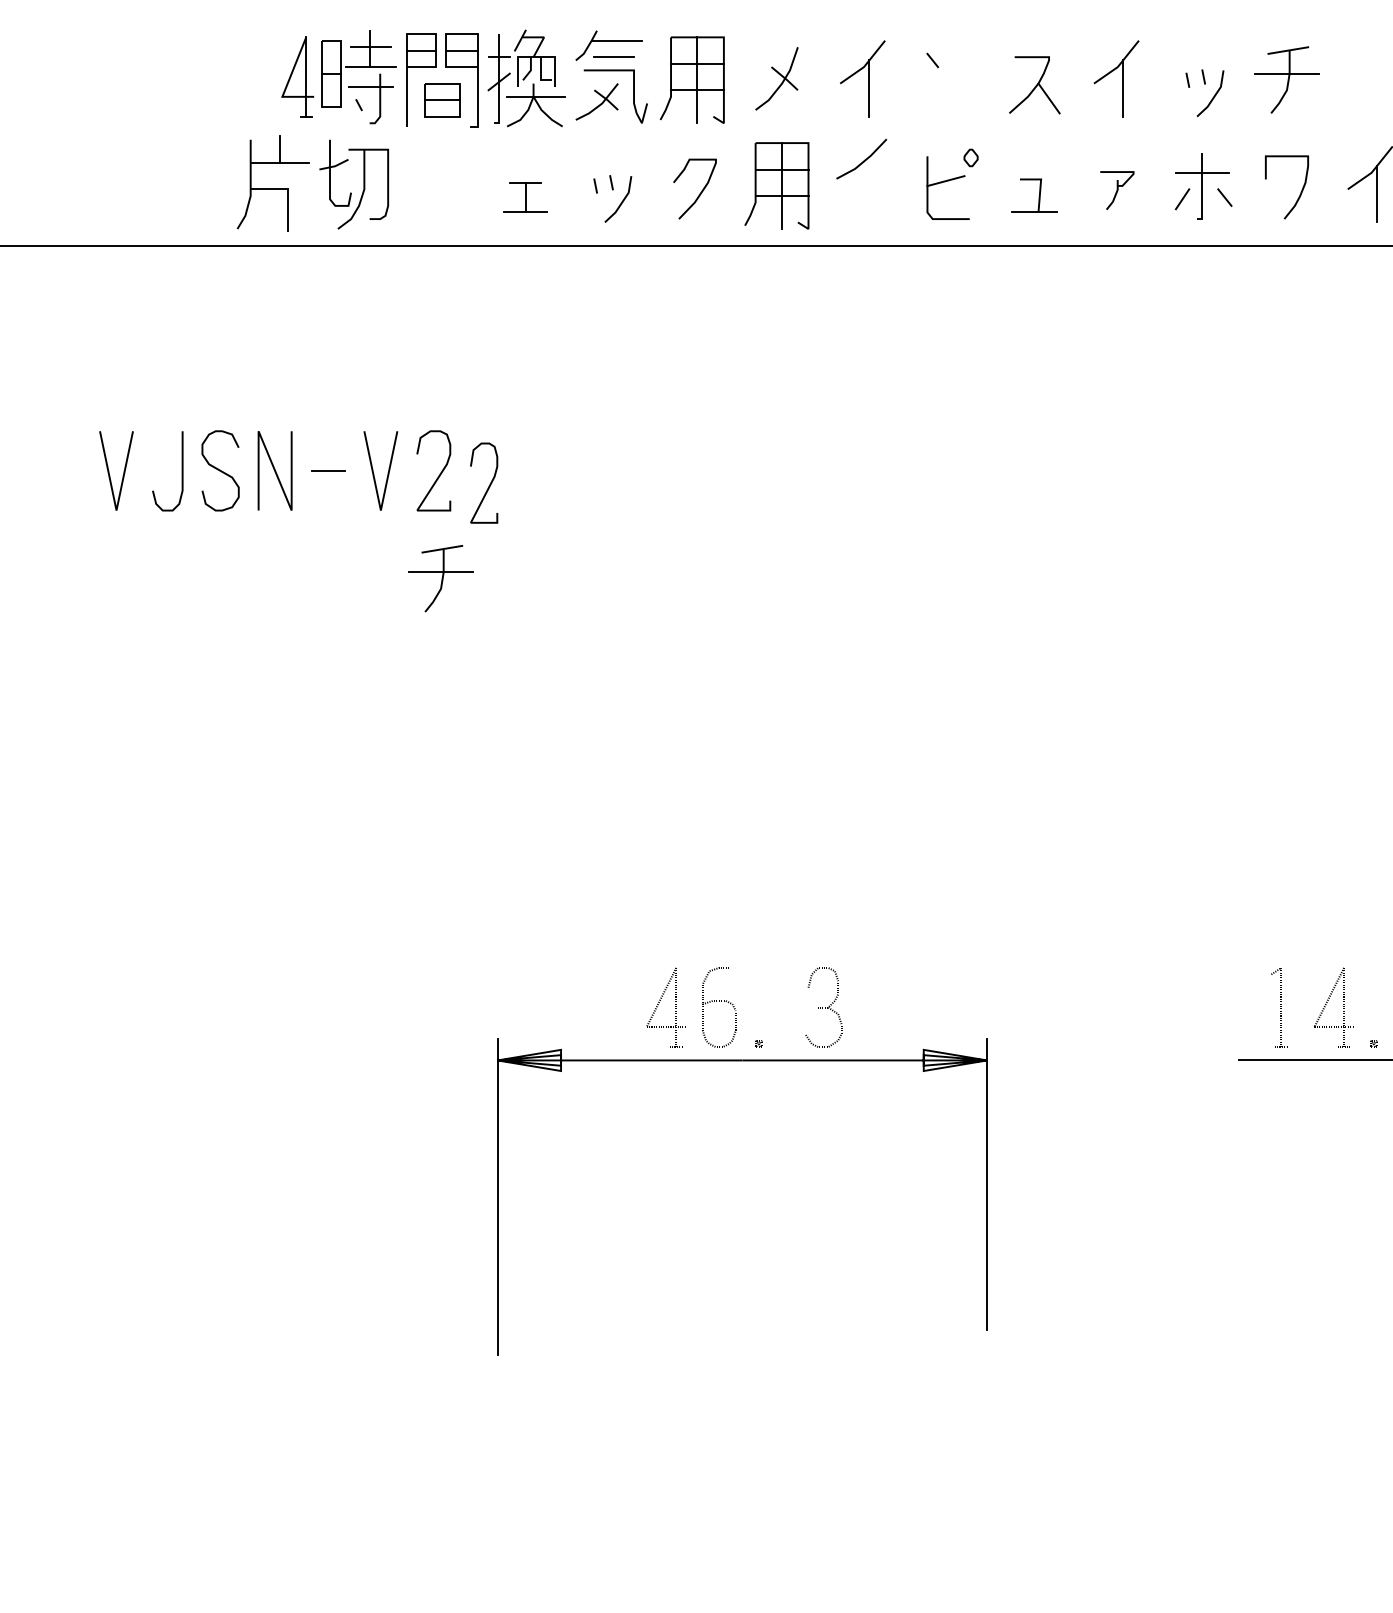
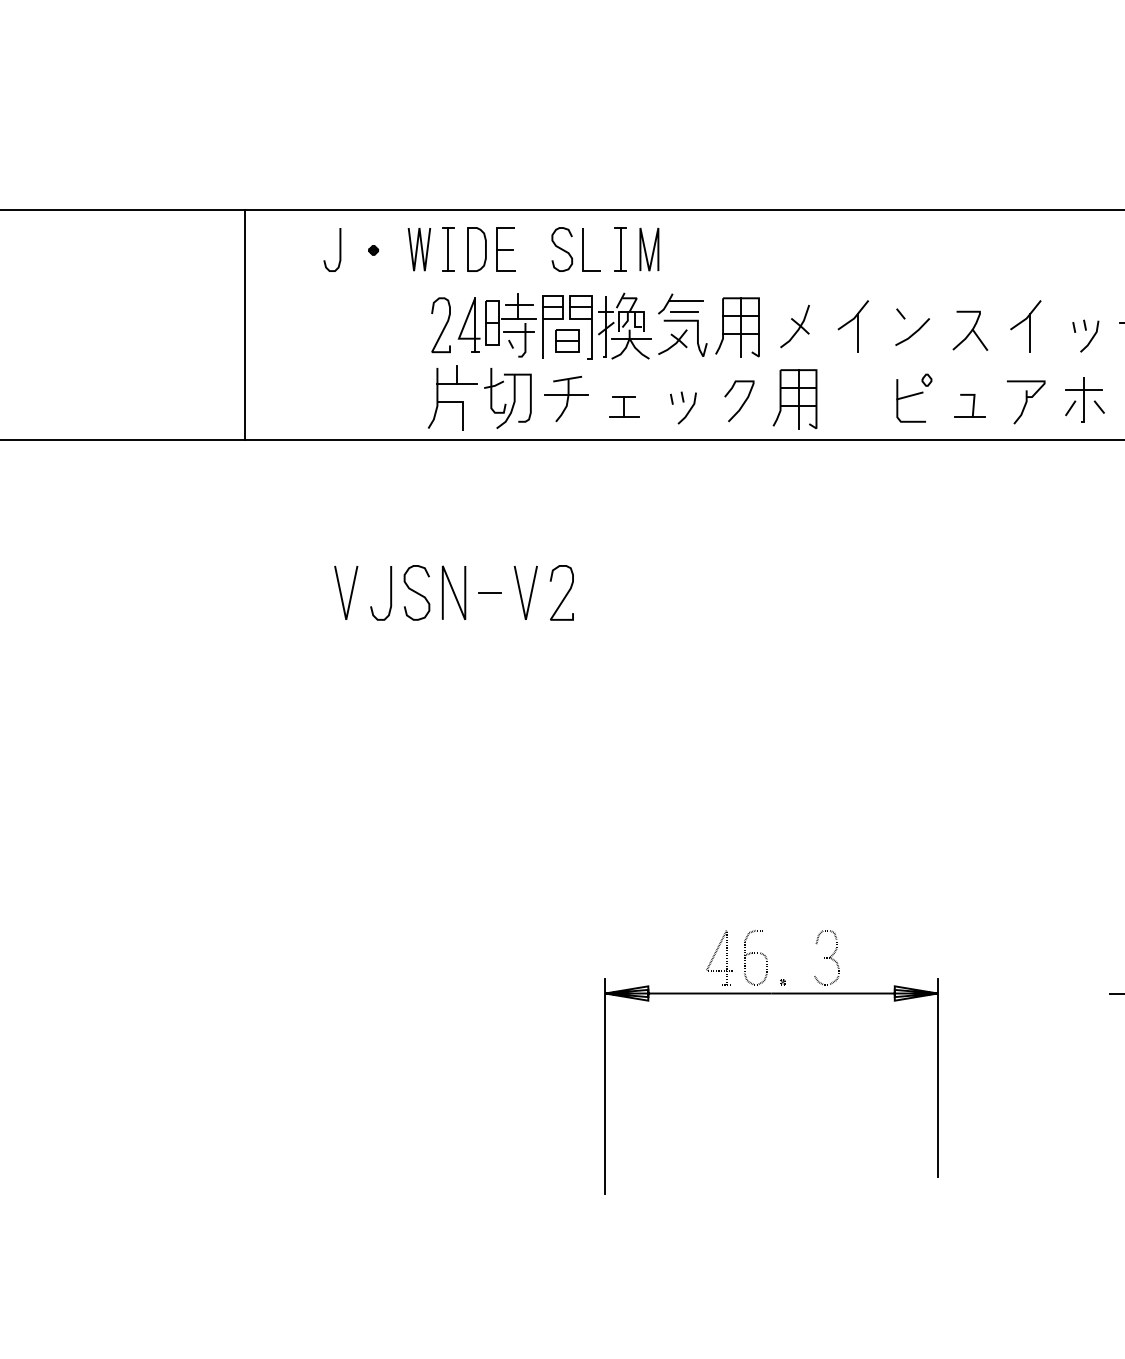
line: (862, 159) -> (913, 332), moved
part: (1117, 190) -> (1026, 402), size x1.67
curve: (487, 486) -> (443, 327), moved
part: (440, 577) -> (566, 398), moved

